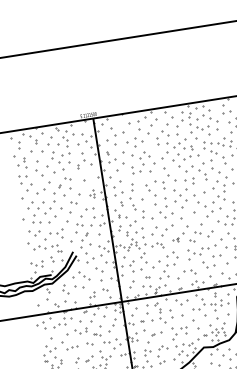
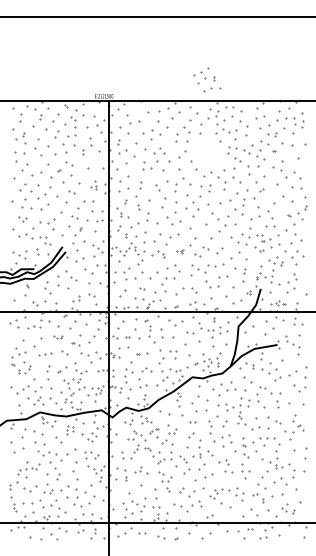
part: (186, 149) -> (207, 79), moved
part: (34, 233) -> (22, 219), size x0.6
part: (80, 331) -> (57, 337), size x0.6

